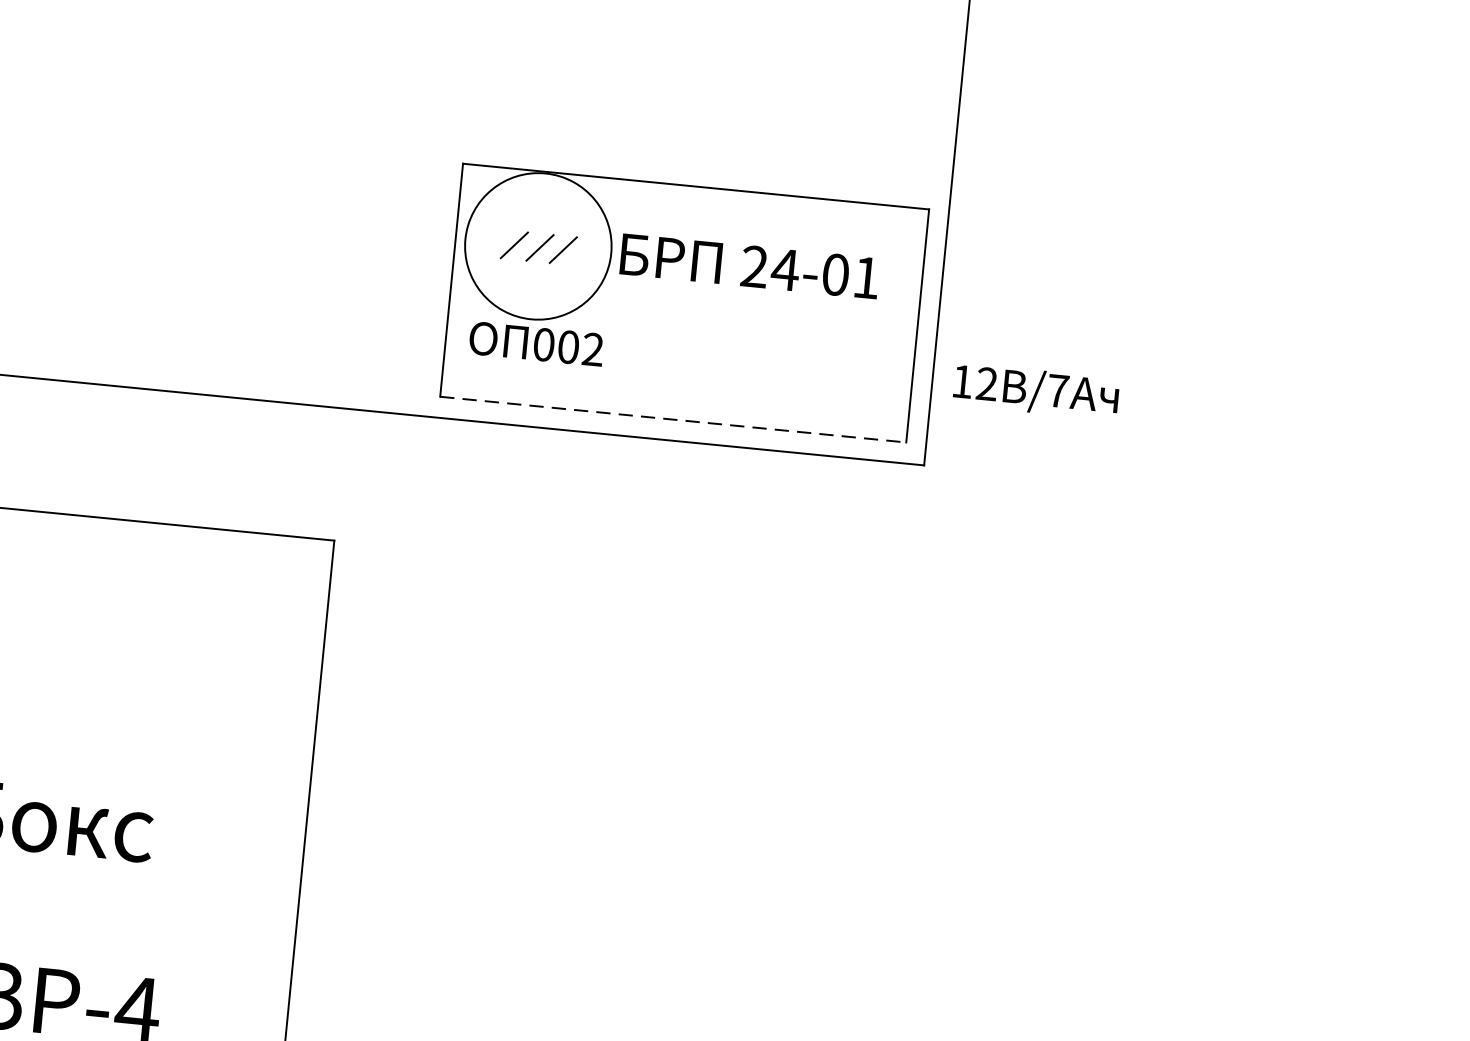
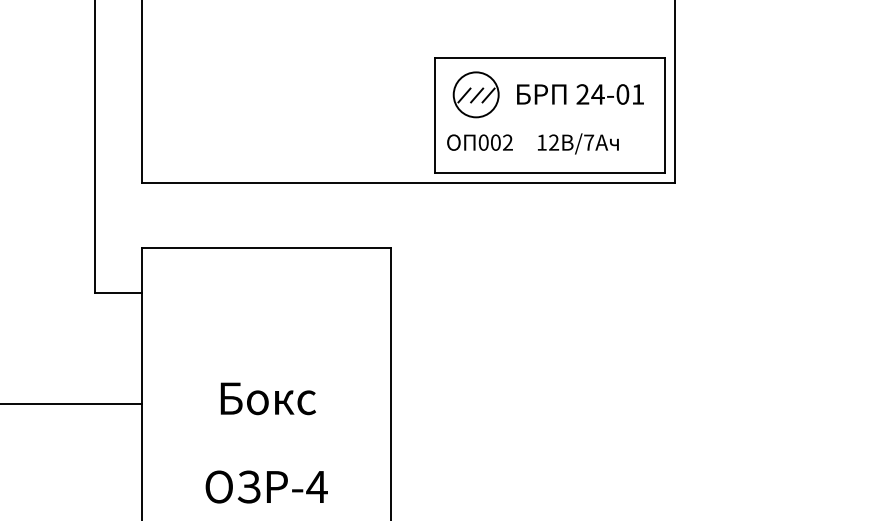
circle: (536, 245) -> (475, 94), size x0.62
text: (1036, 390) -> (578, 143), moved
line: (673, 420) -> (550, 173), dashed -> solid

